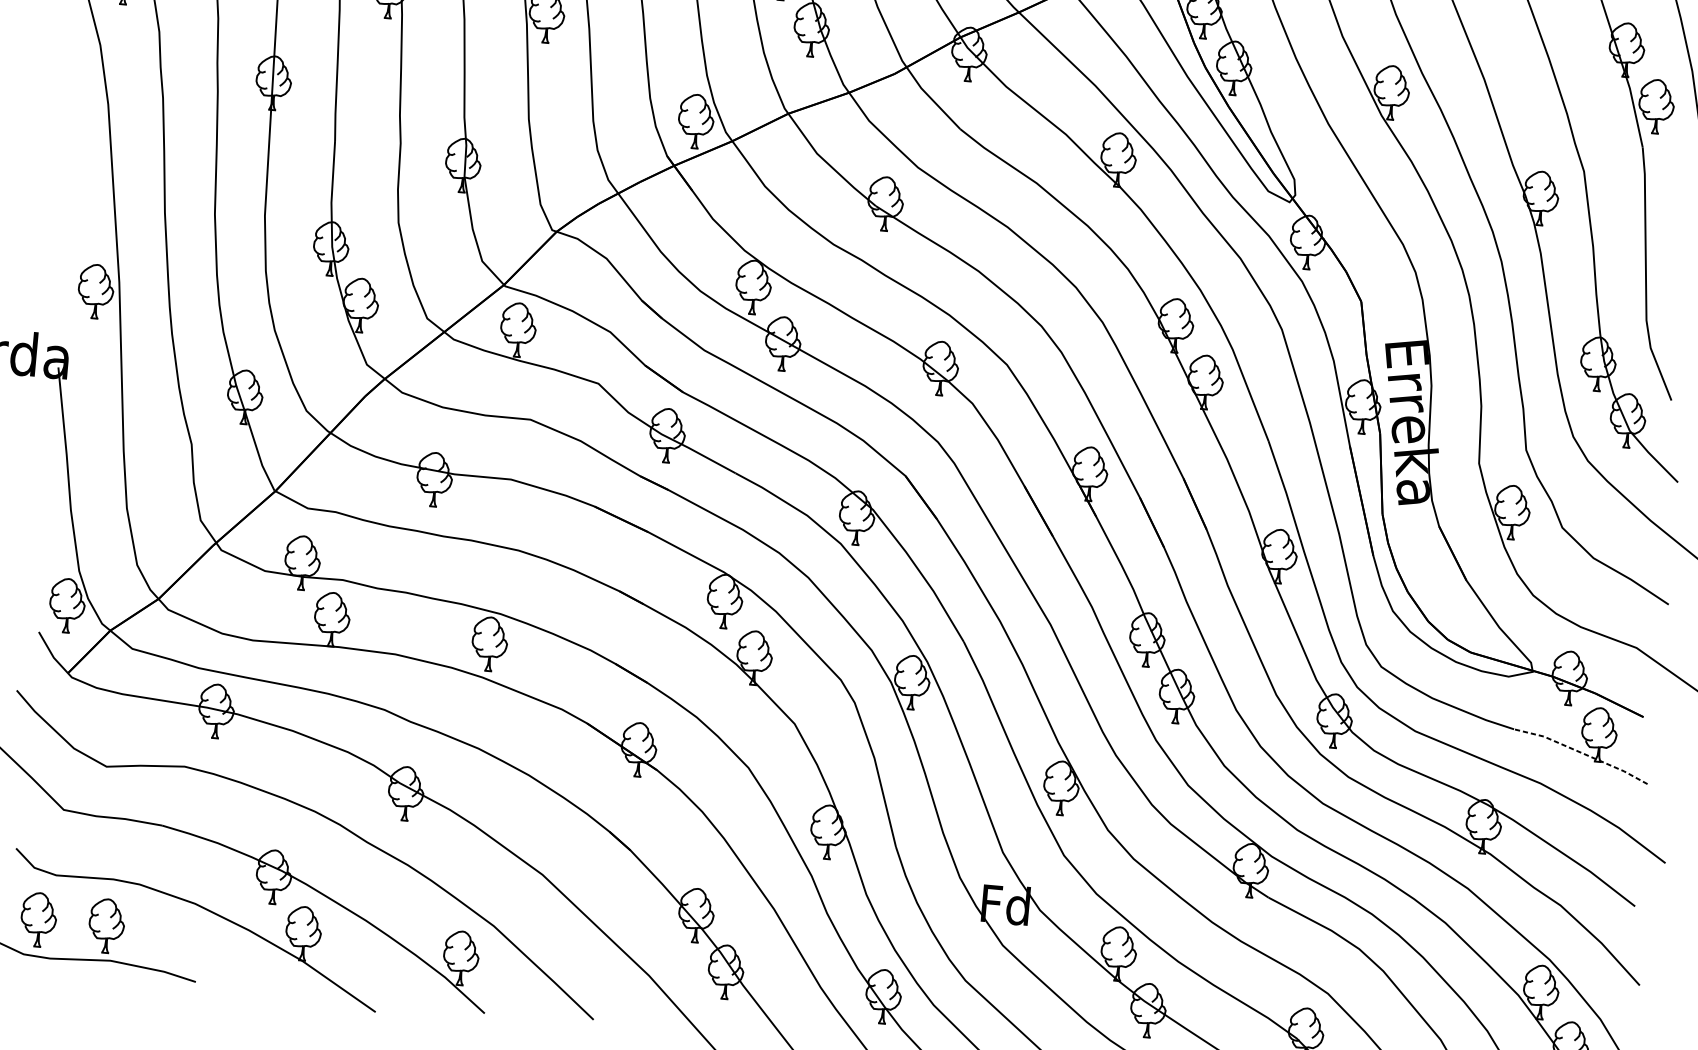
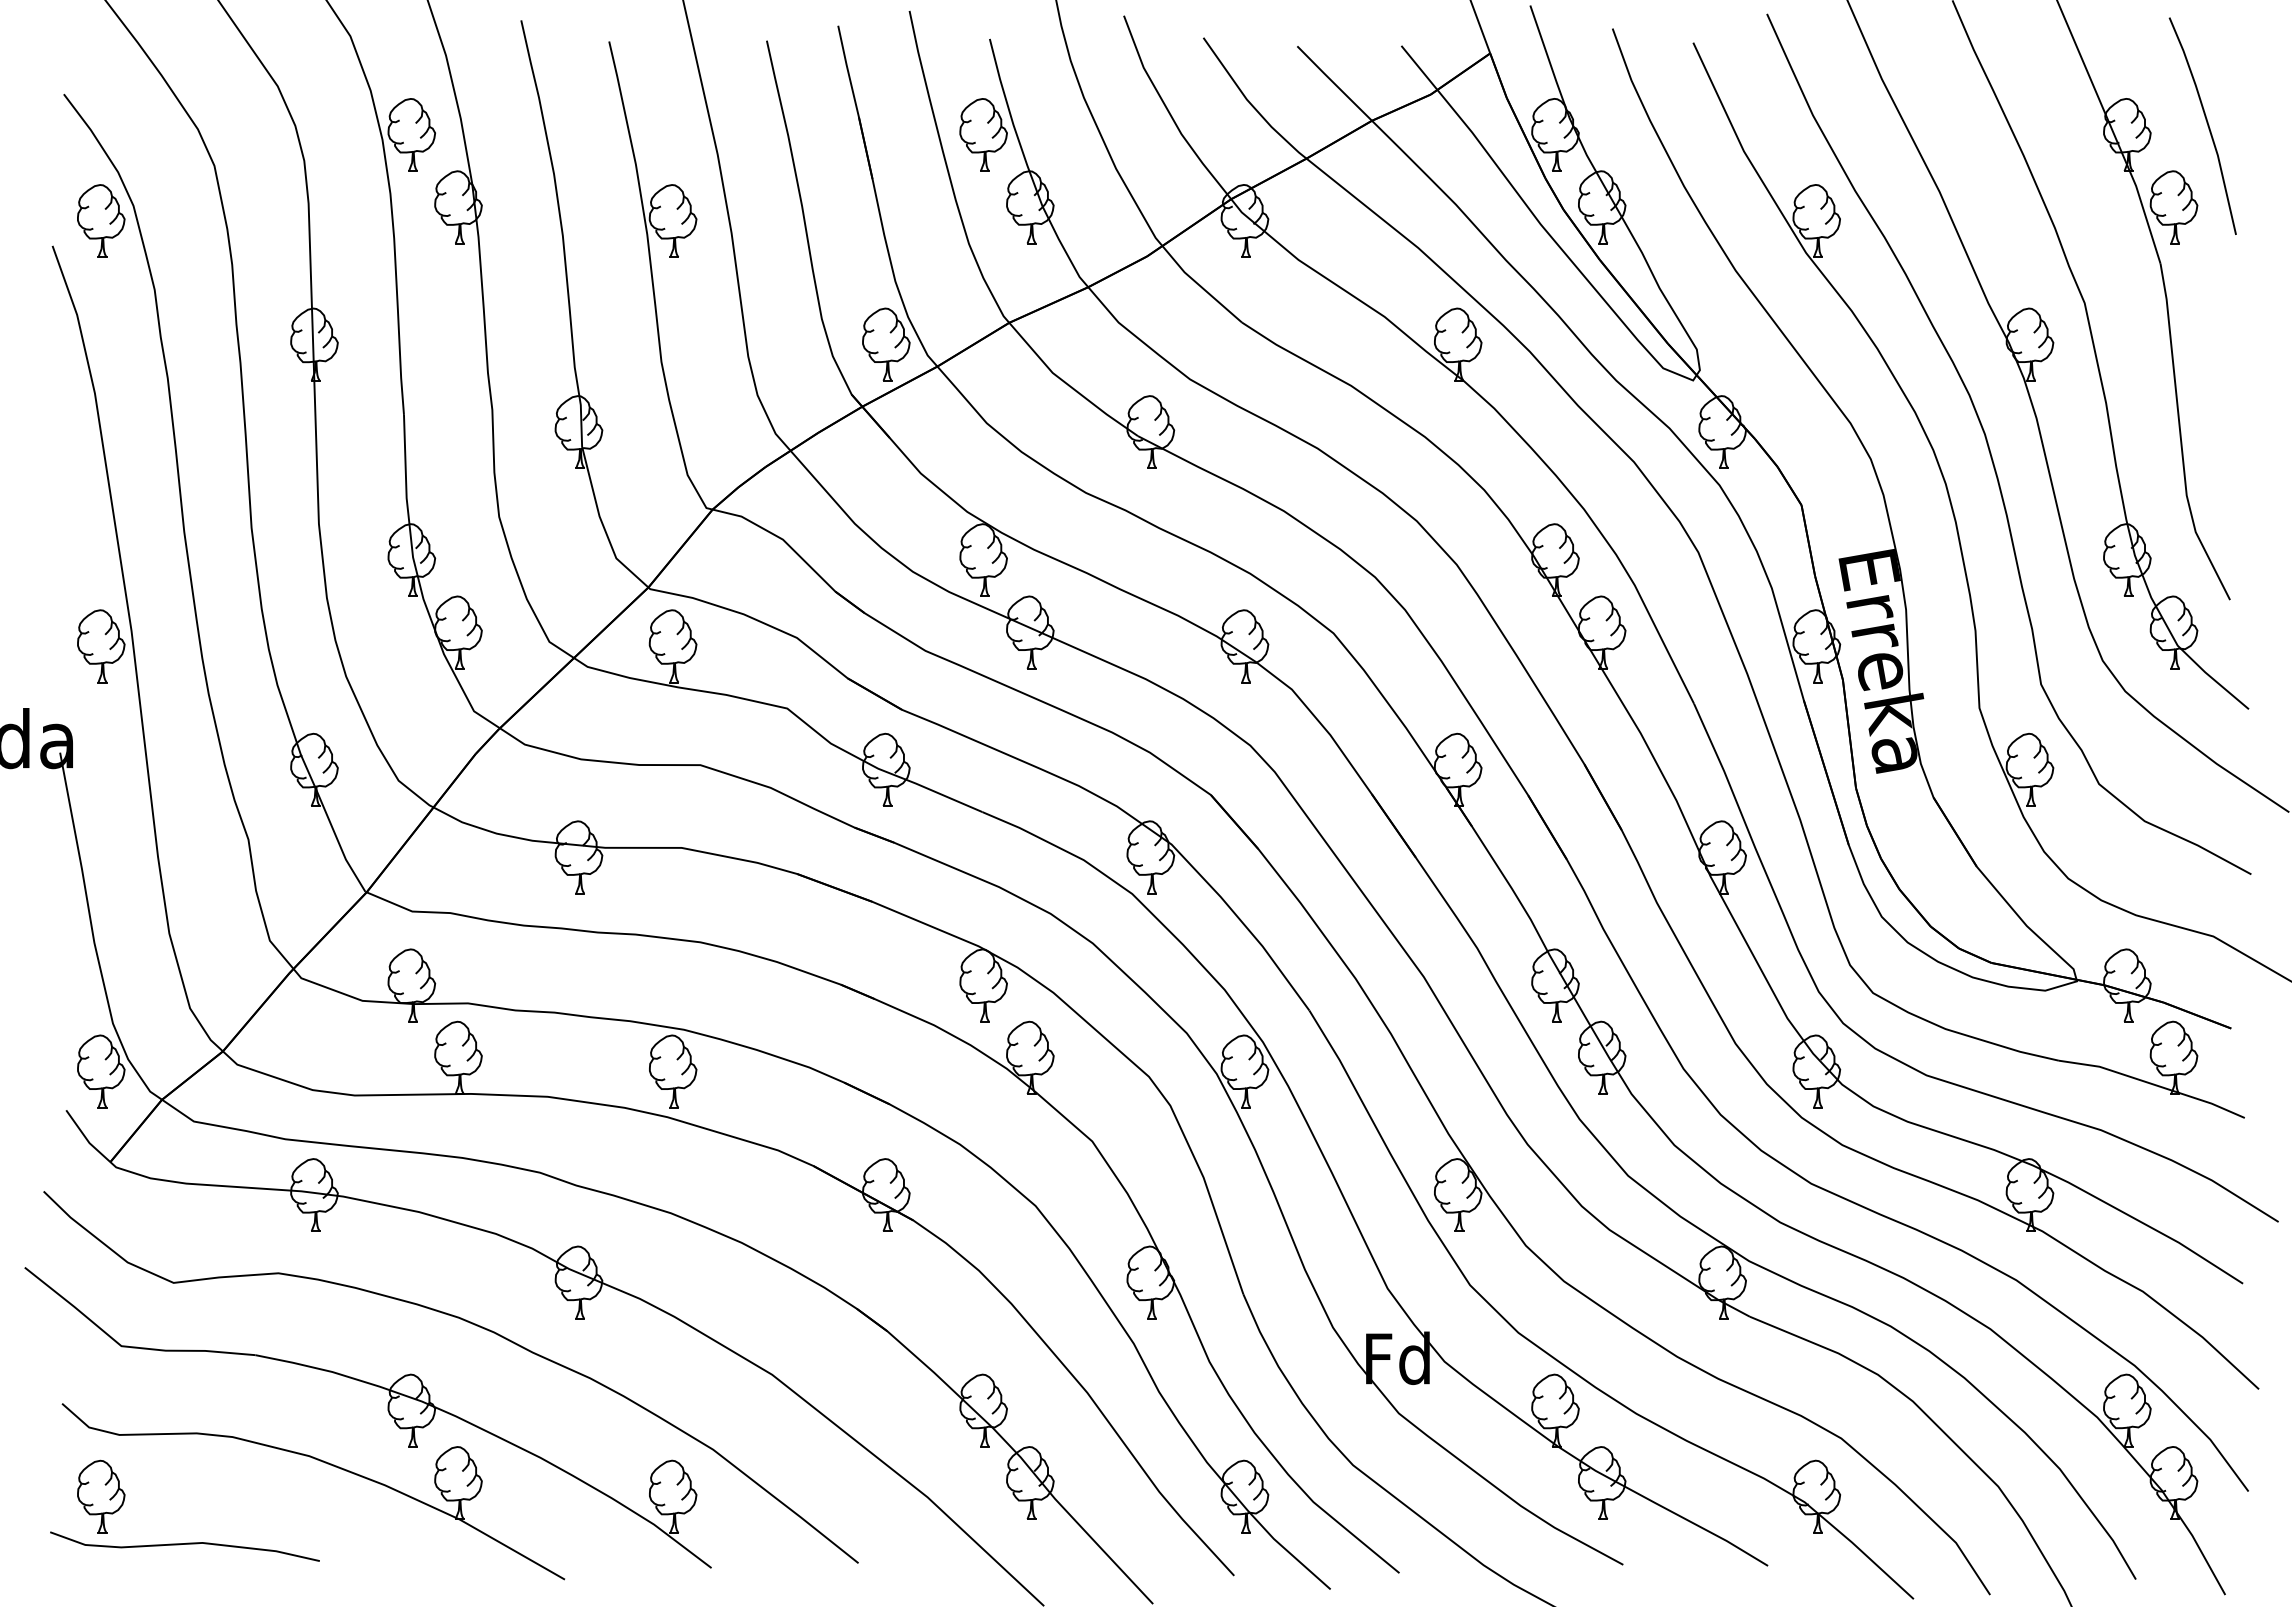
line: (1582, 753) -> (2153, 1084), dashed -> solid
part: (106, 925) -> (193, 1496), removed

